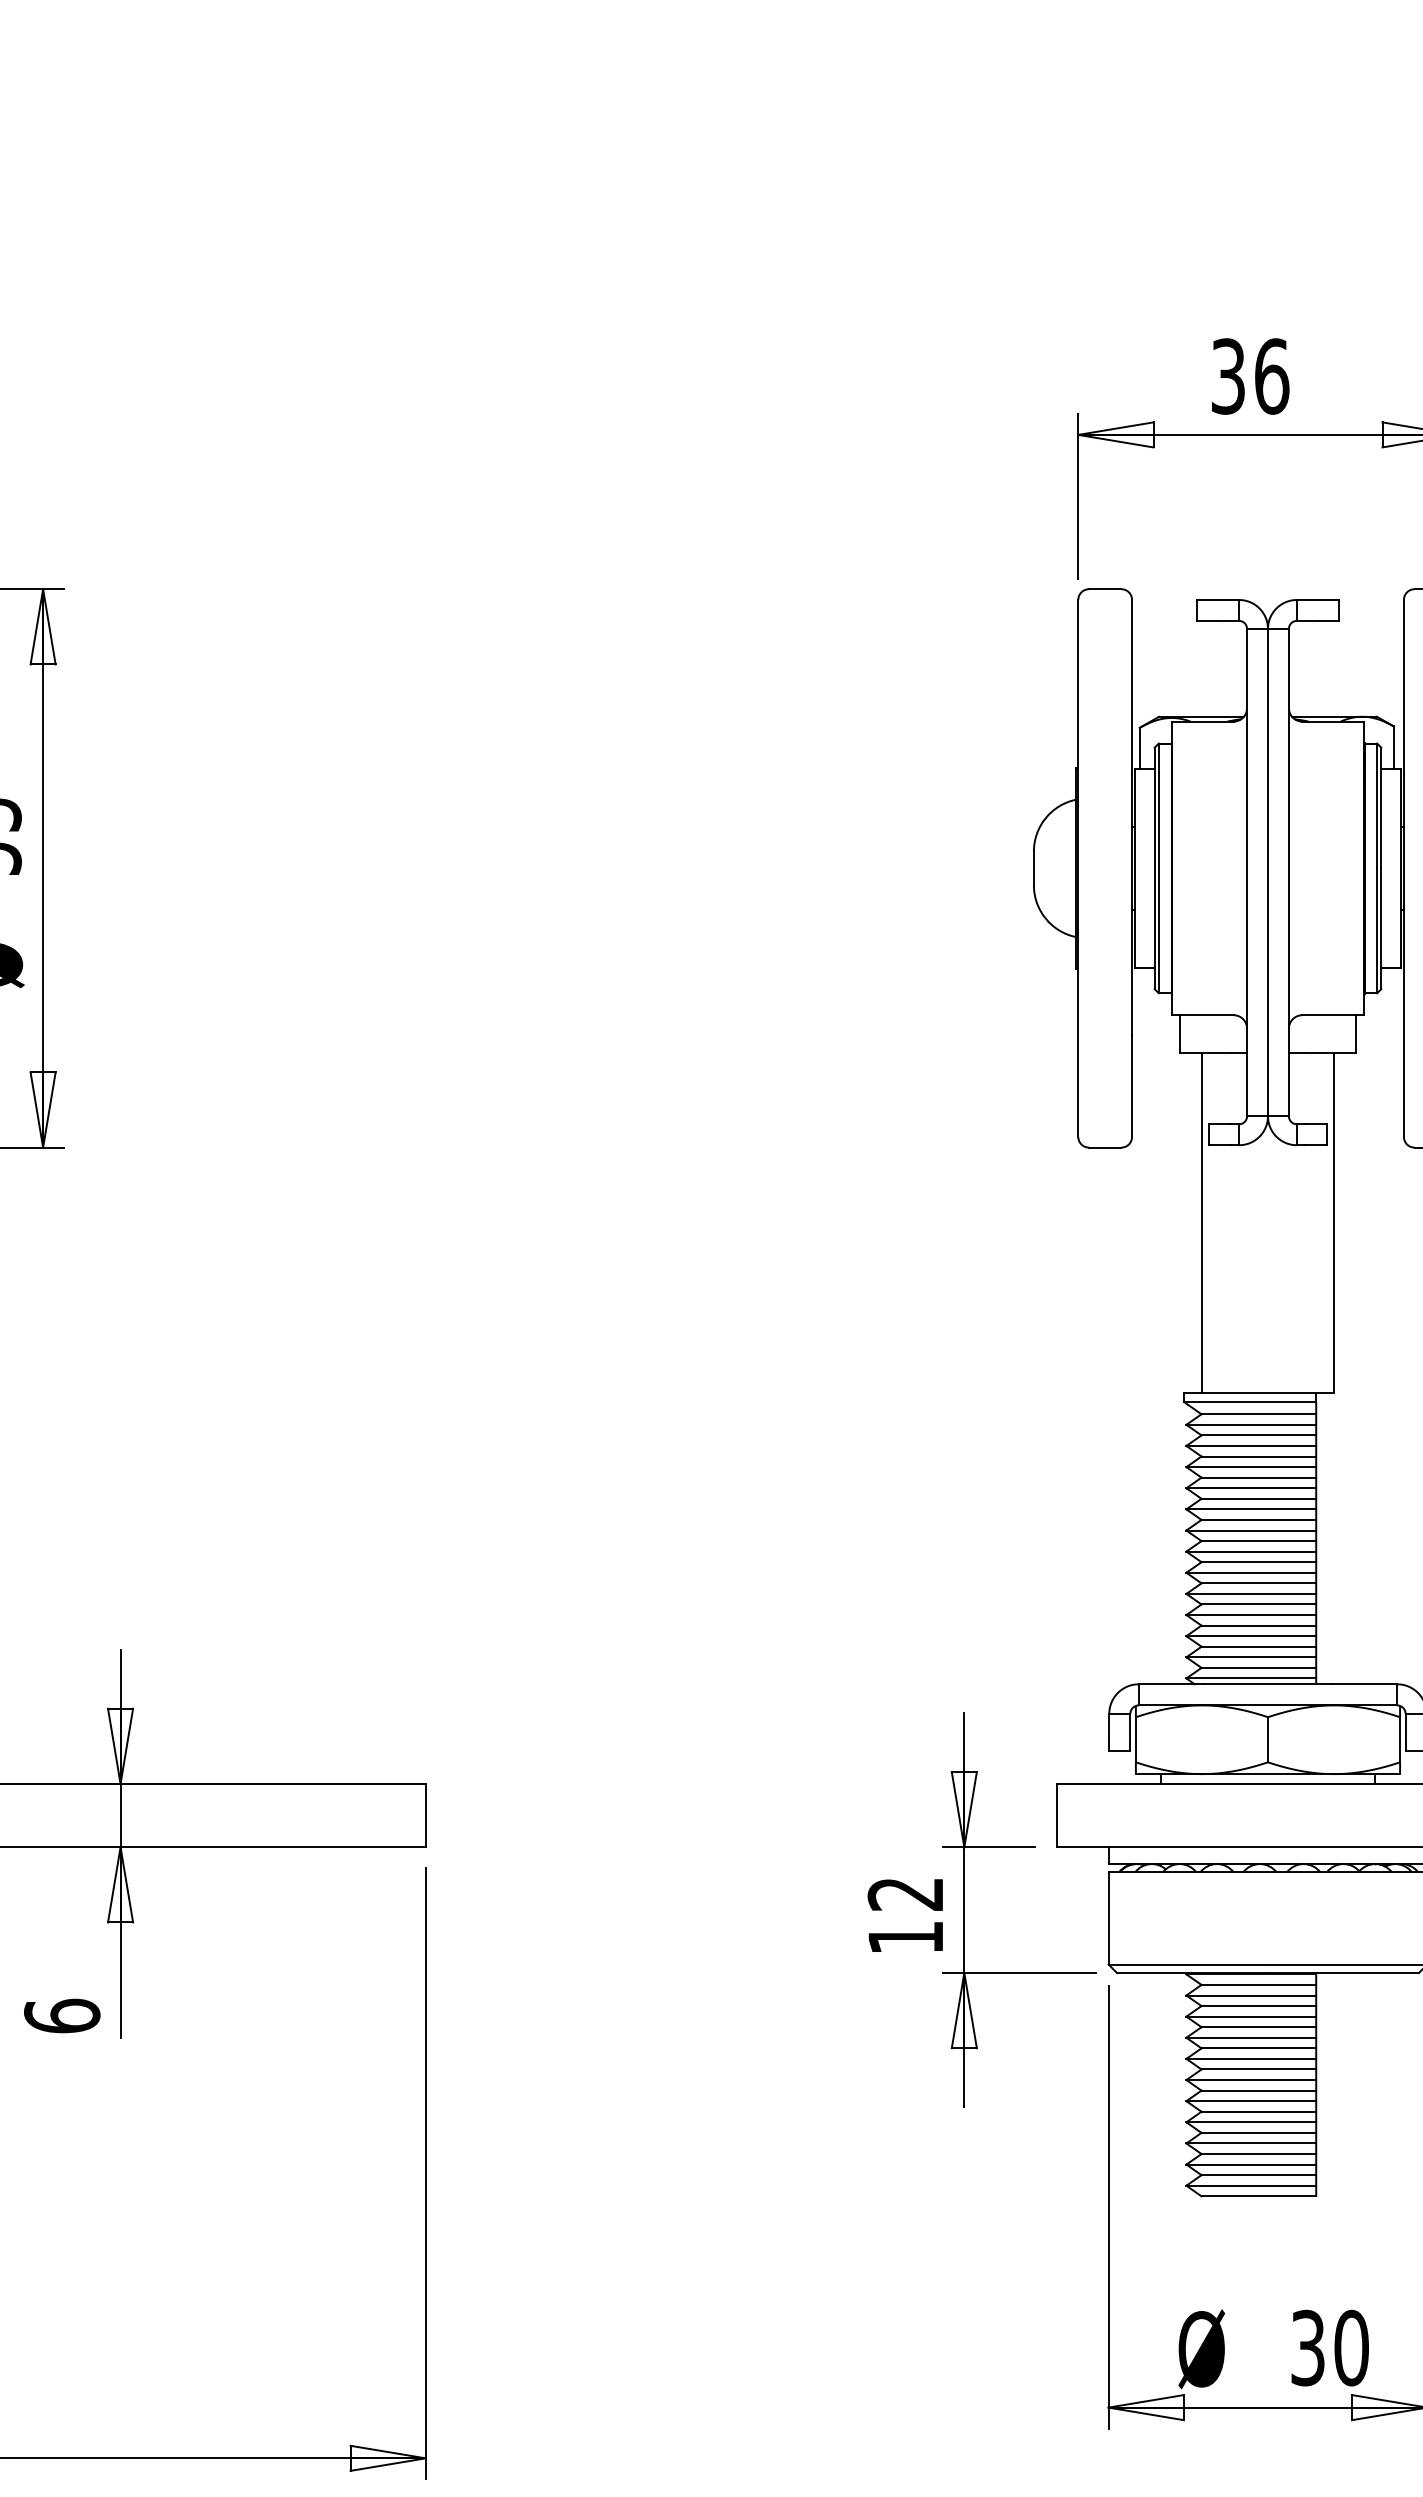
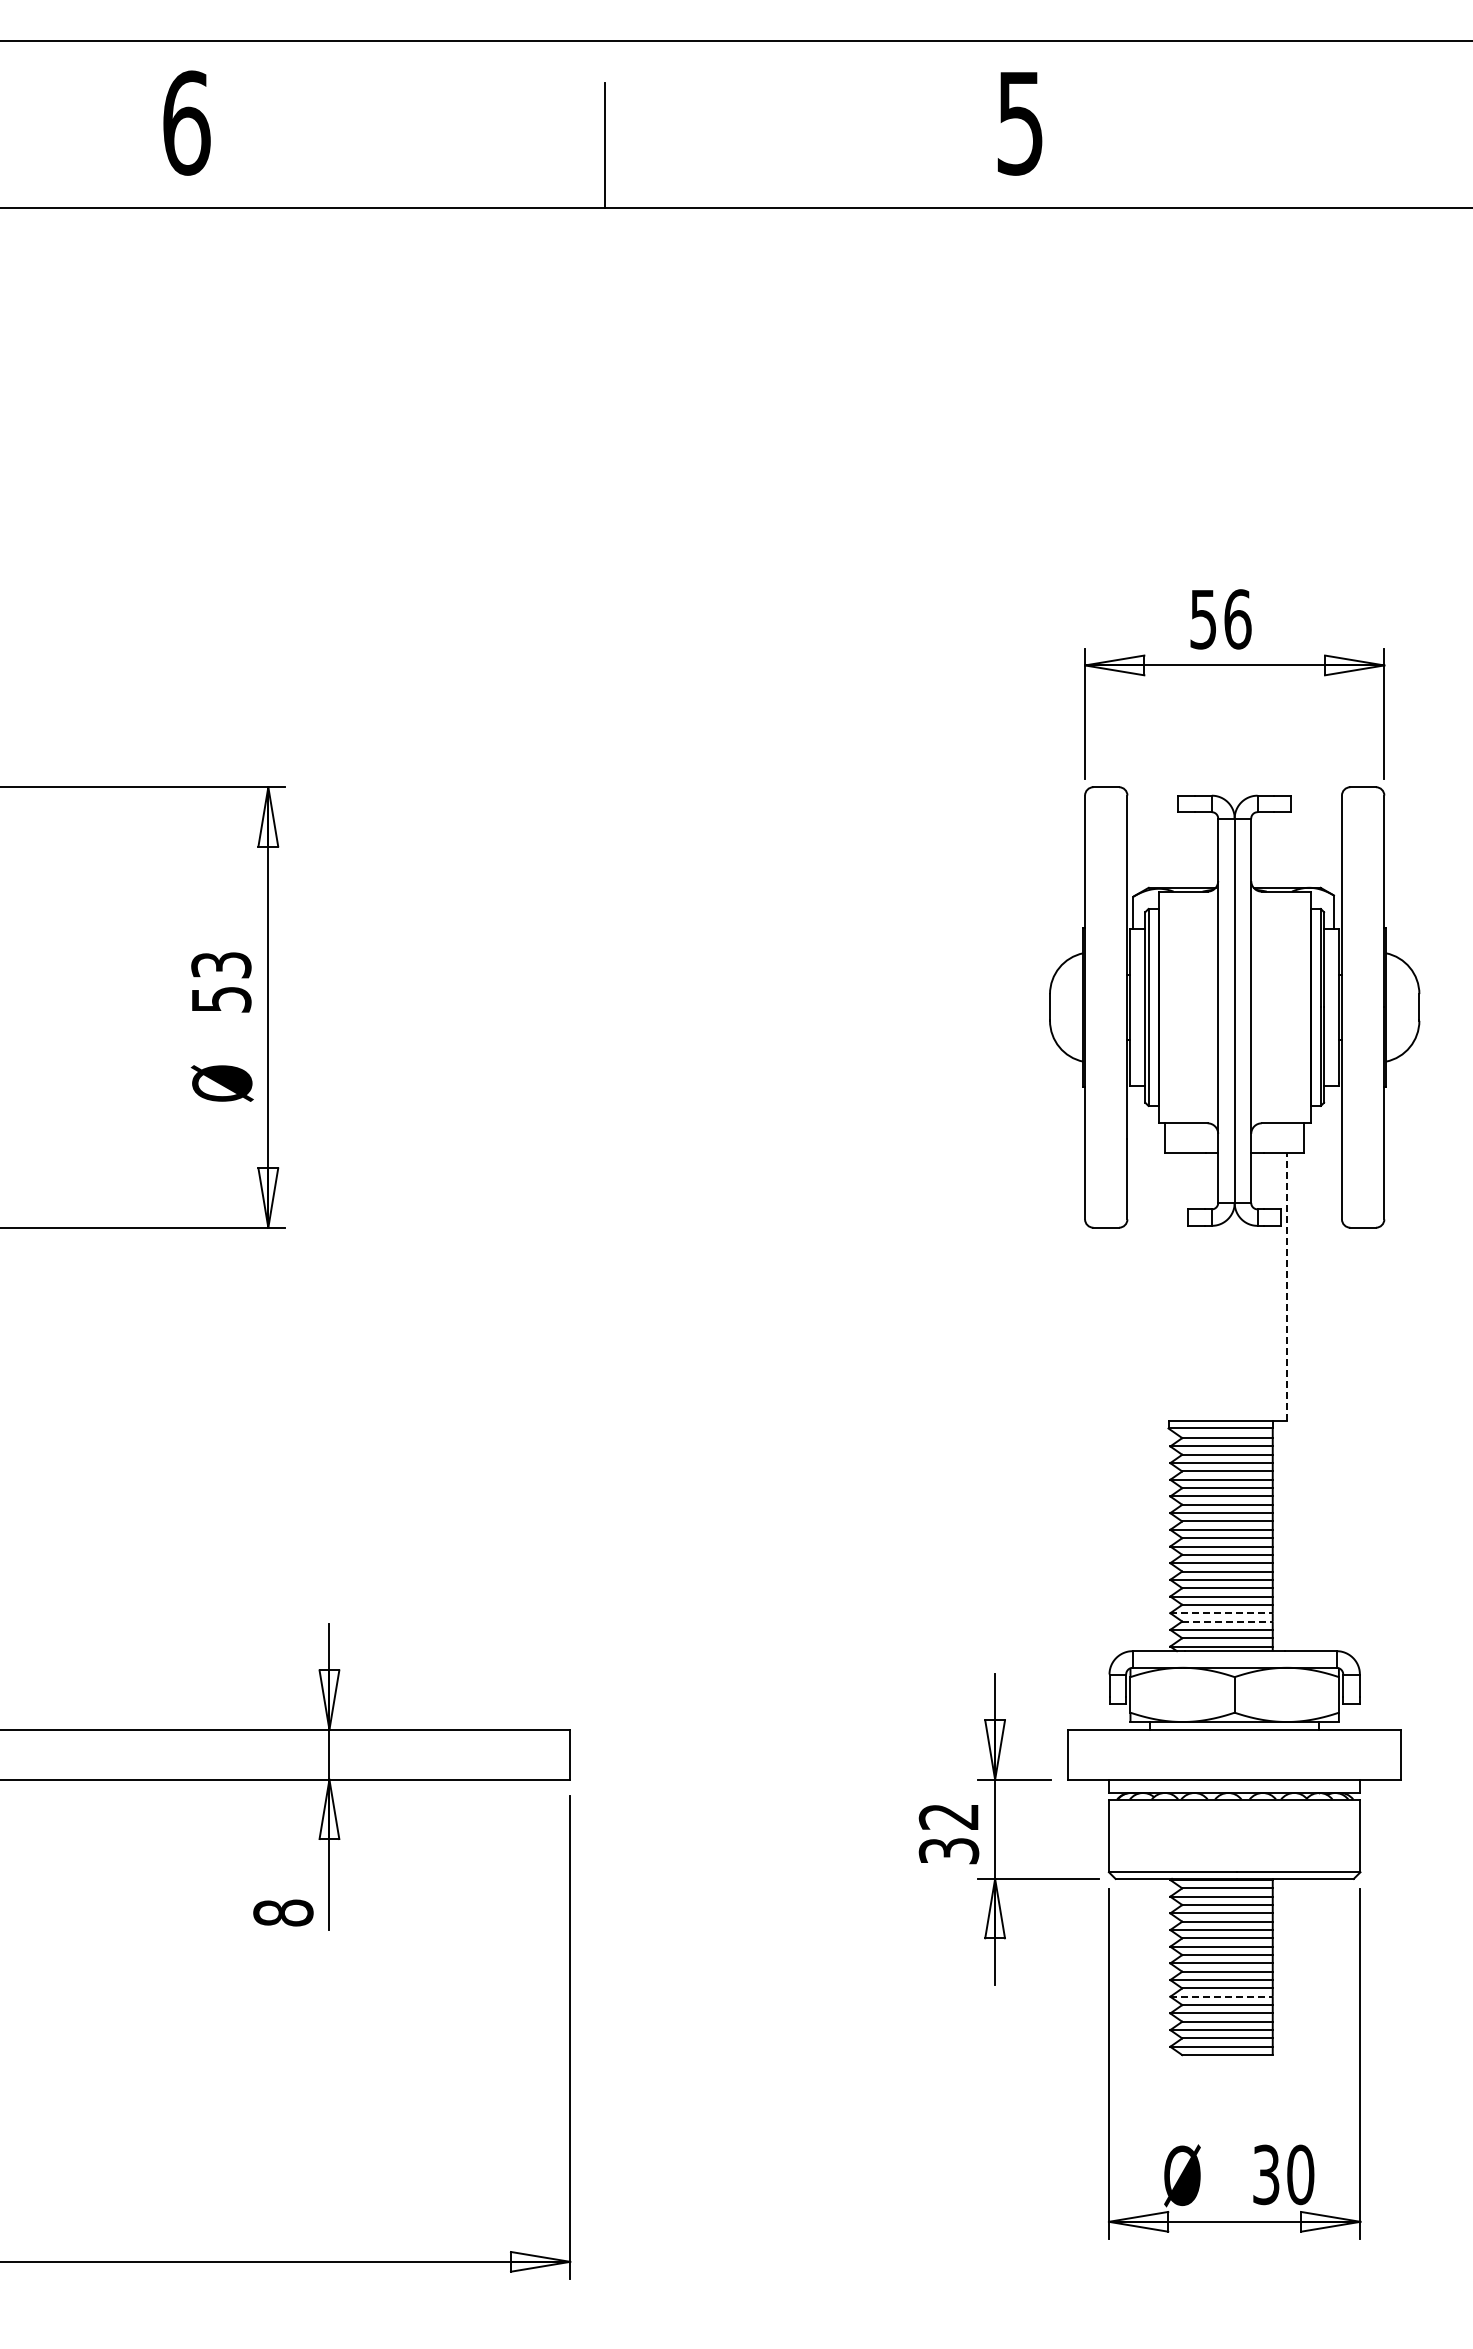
text: (1228, 375) -> (1203, 618), 36 -> 56
line: (1333, 1222) -> (1286, 1286), solid -> dashed
line: (1201, 1223) -> (1182, 1287), removed
line: (1252, 1636) -> (1222, 1613), solid -> dashed
line: (1260, 1646) -> (1228, 1621), solid -> dashed
text: (905, 1938) -> (948, 1851), 12 -> 32
text: (62, 2015) -> (283, 1912), 6 -> 8
line: (1252, 2122) -> (1222, 1996), solid -> dashed

